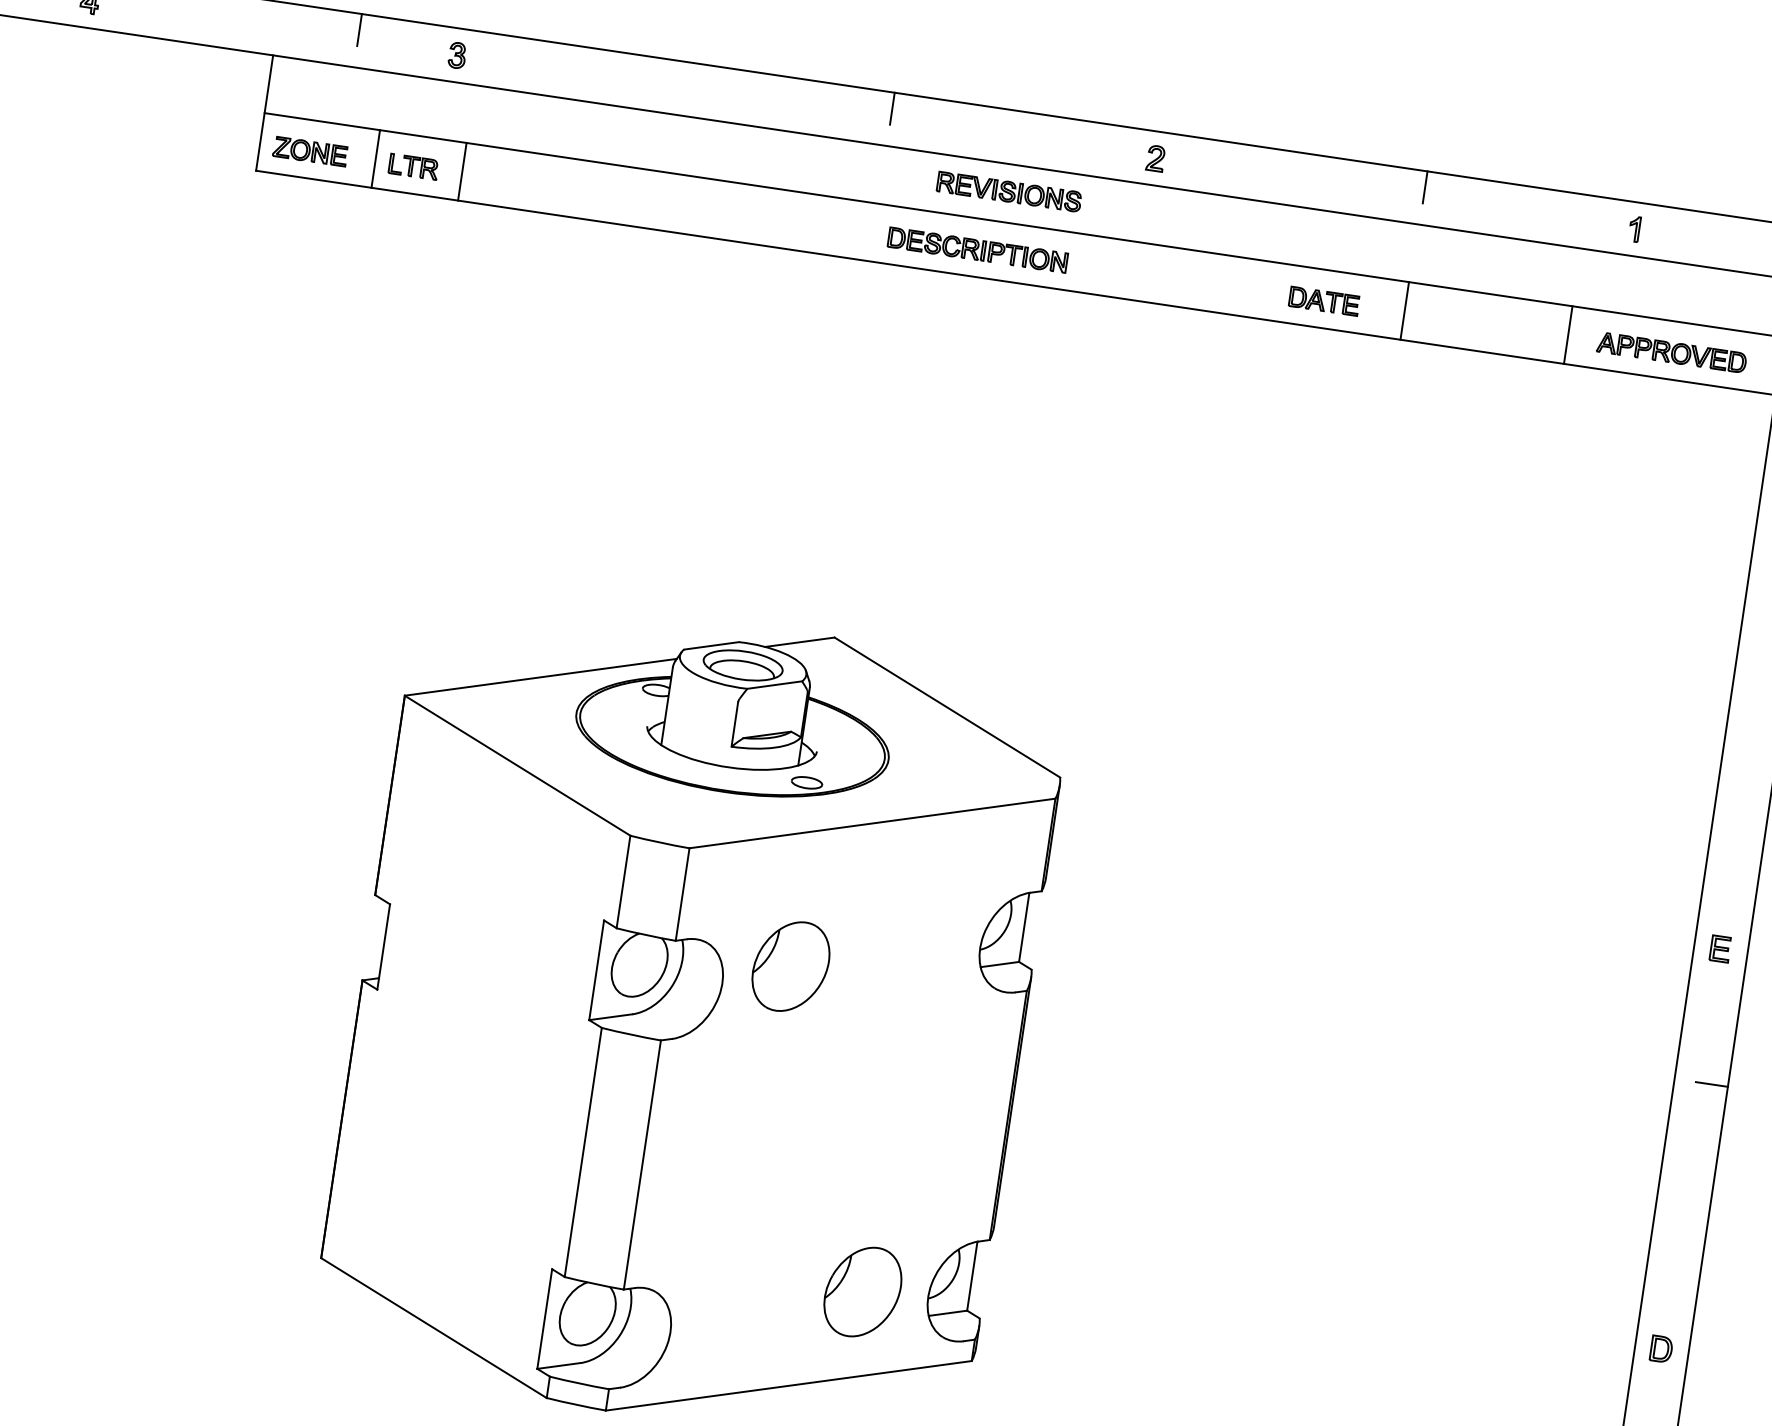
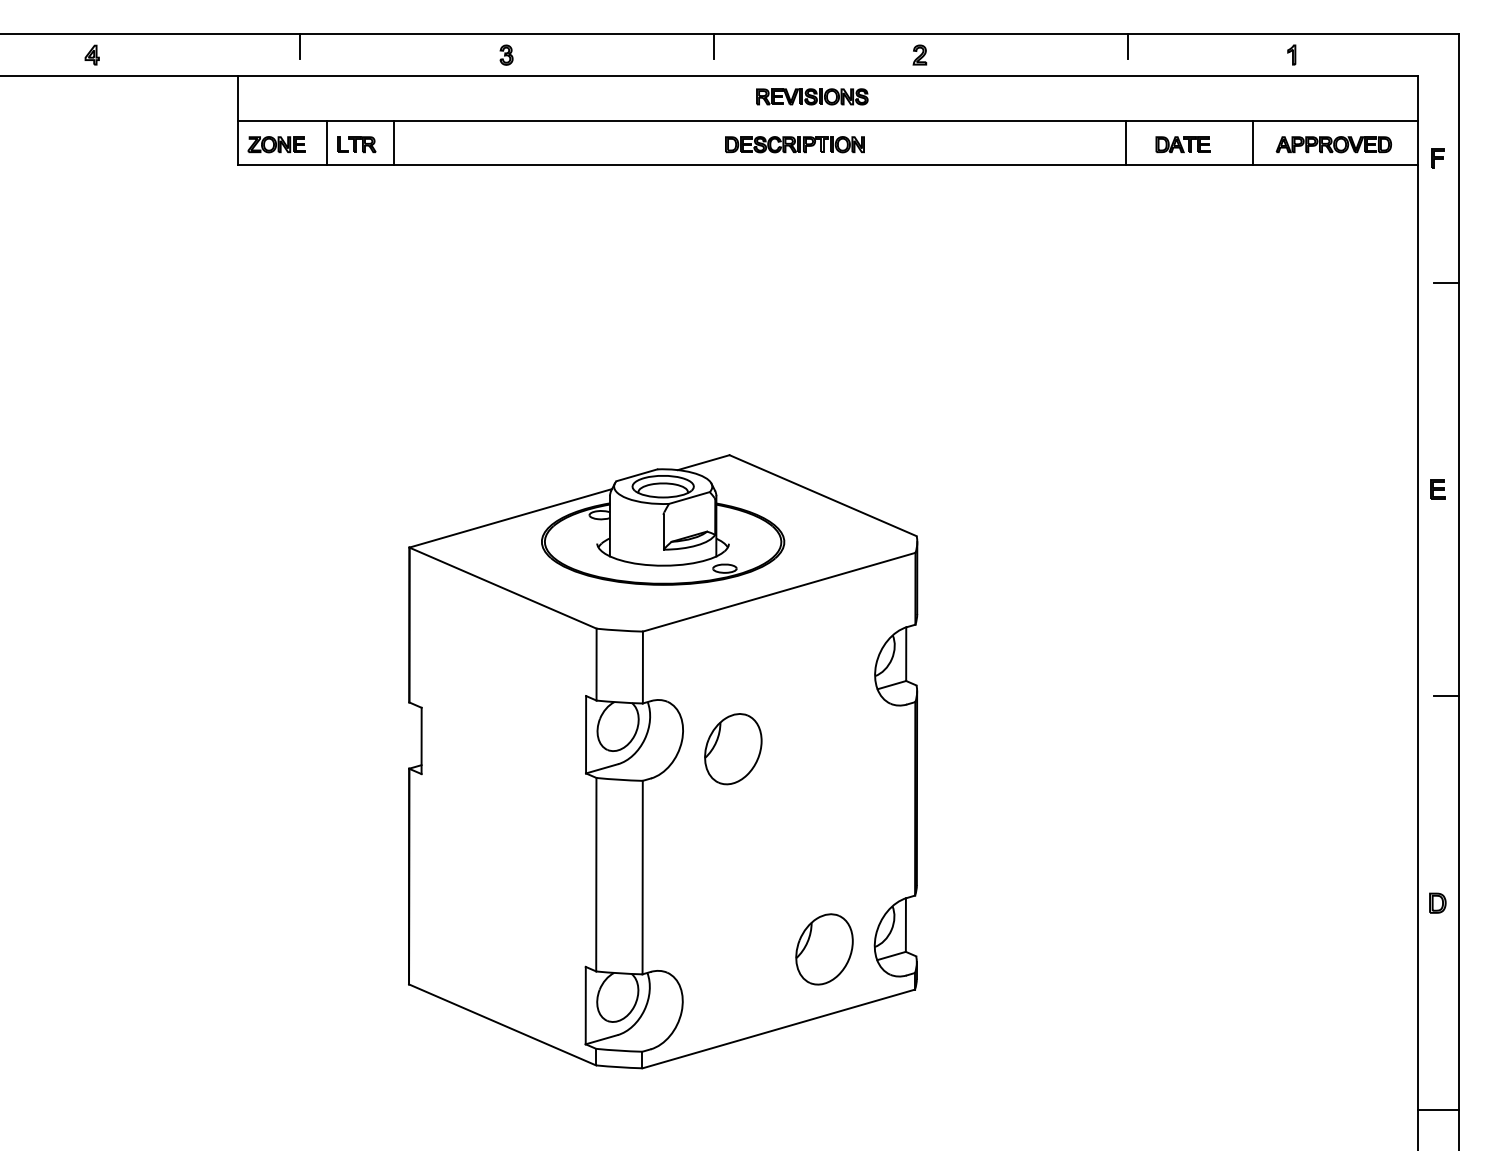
part: (457, 54) -> (506, 54), moved
part: (1323, 300) -> (1182, 144), moved
part: (1720, 949) -> (1437, 489), moved
part: (791, 967) -> (733, 749), moved

